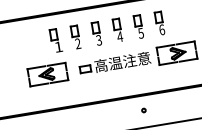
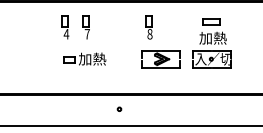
part: (138, 26) -> (127, 27), removed
part: (117, 30) -> (106, 27), removed
text: (161, 30) -> (149, 34), 6 -> 8
text: (98, 39) -> (86, 33), 3 -> 7
part: (55, 40) -> (45, 27), removed
text: (77, 43) -> (66, 33), 2 -> 4
text: (122, 61) -> (106, 58), 高温注意 -> 加熱
part: (48, 74) -> (32, 59), removed

